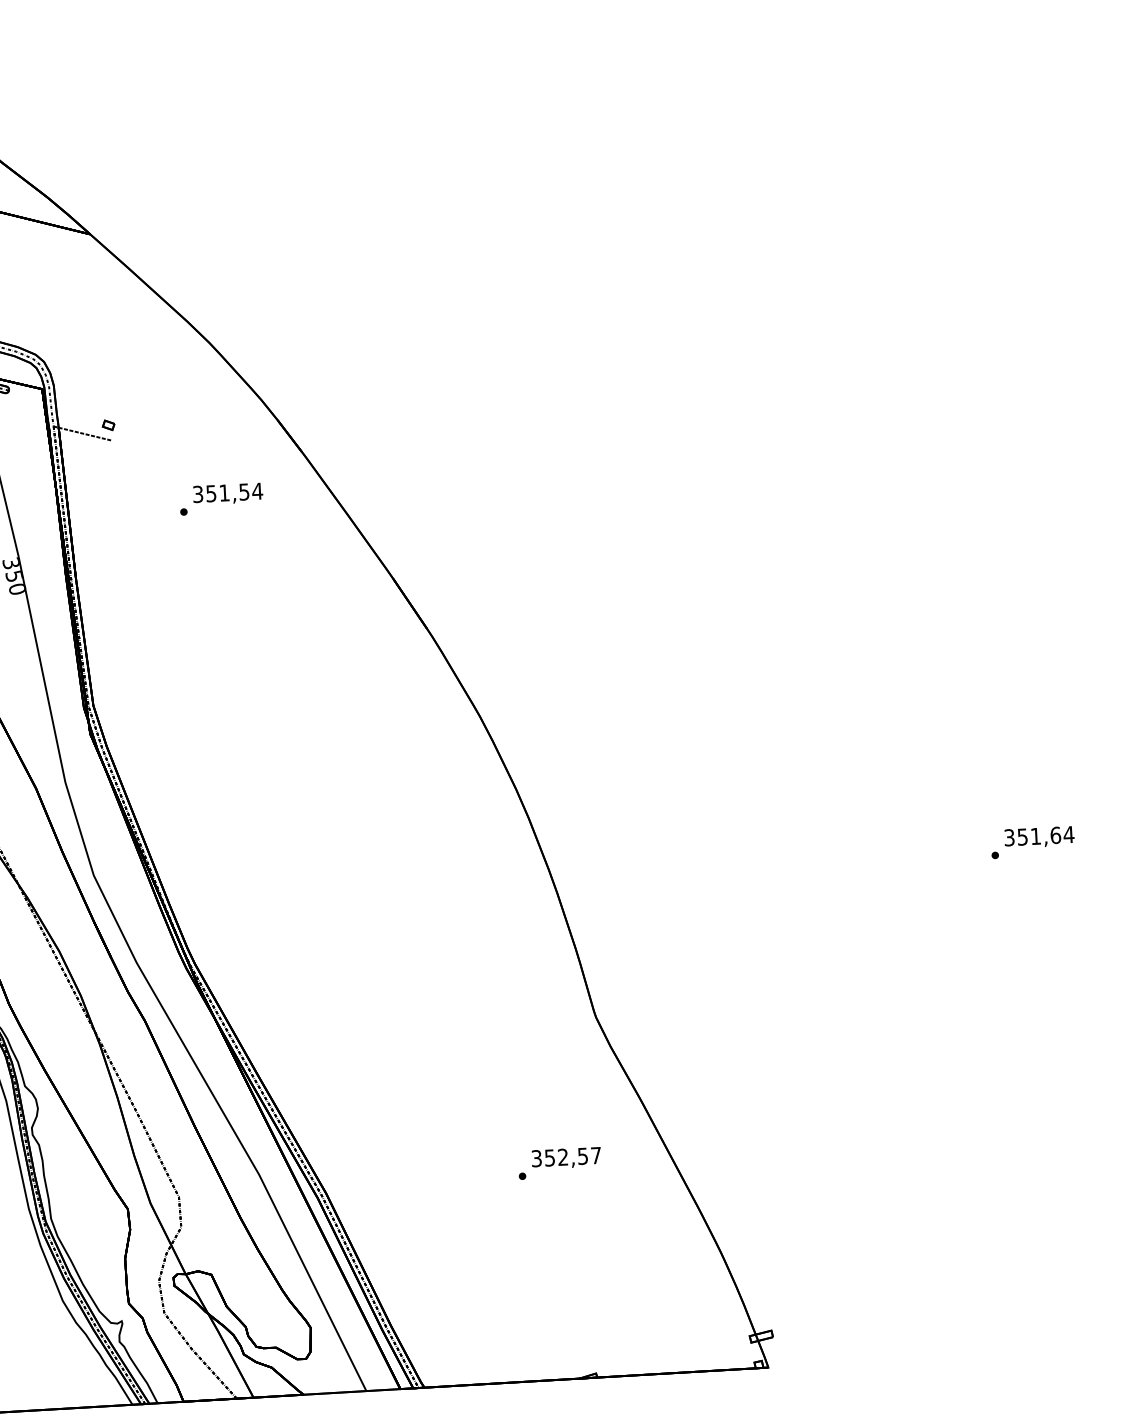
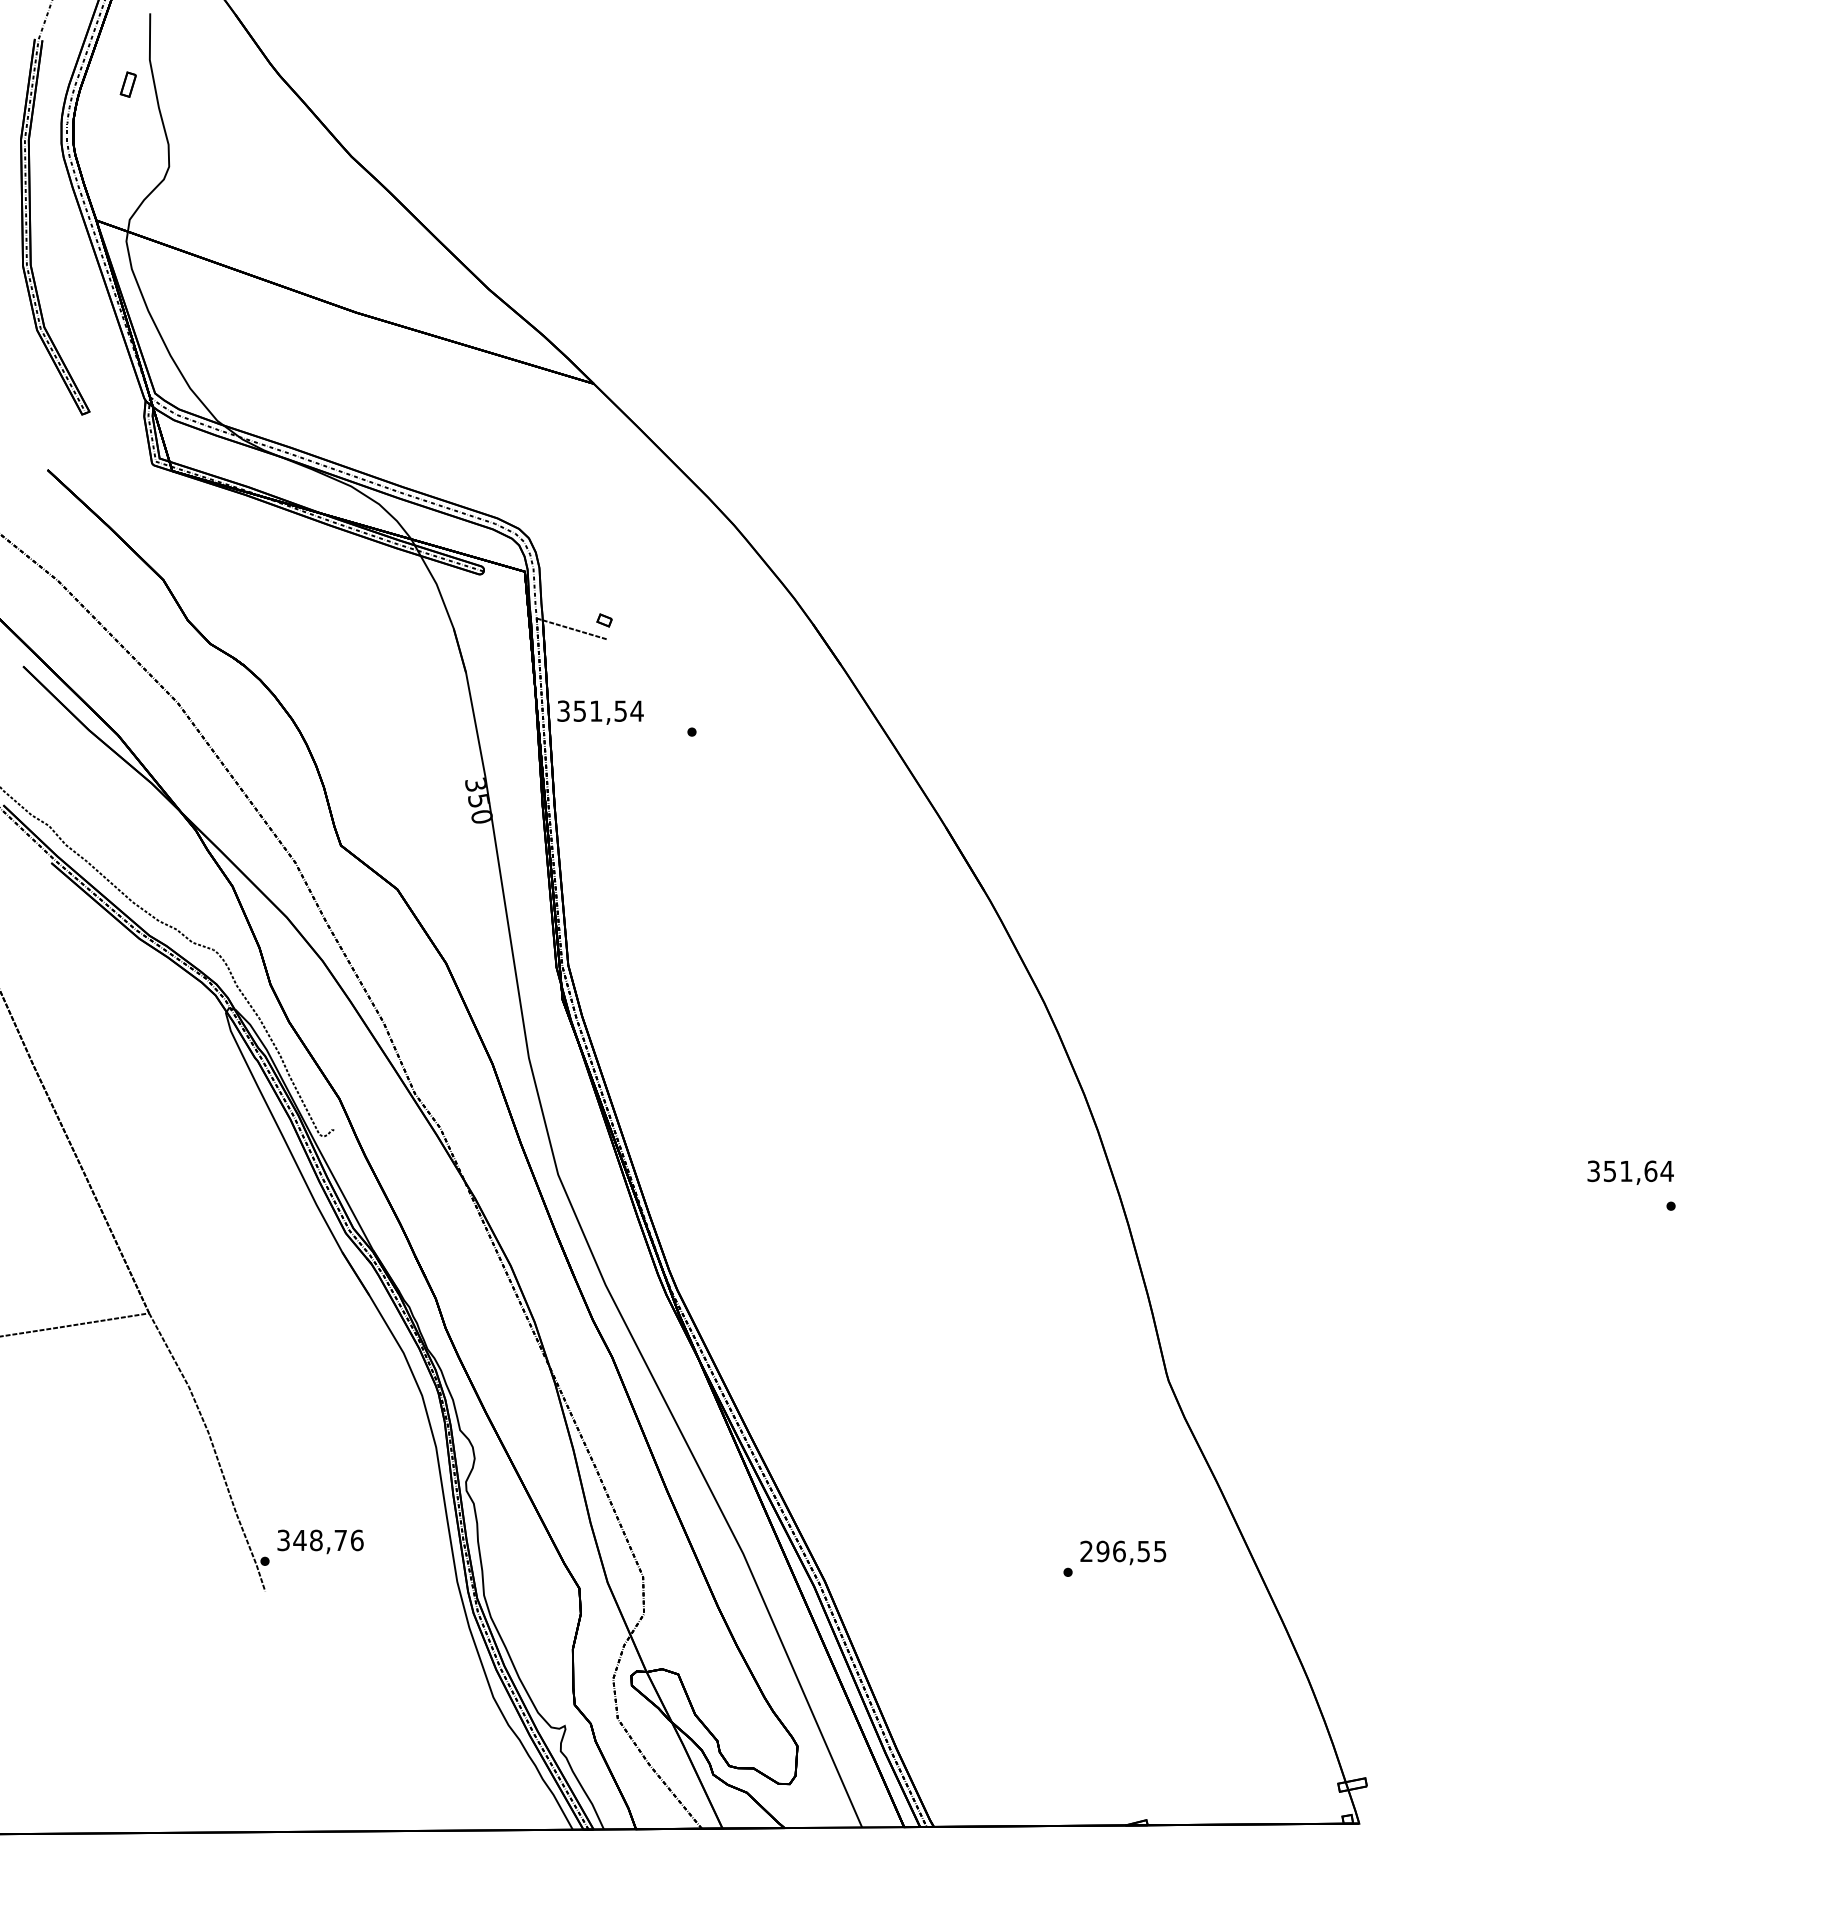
text: (228, 493) -> (600, 712), moved
text: (1039, 837) -> (1630, 1172), moved
text: (566, 1157) -> (1123, 1551), 352,57 -> 296,55

